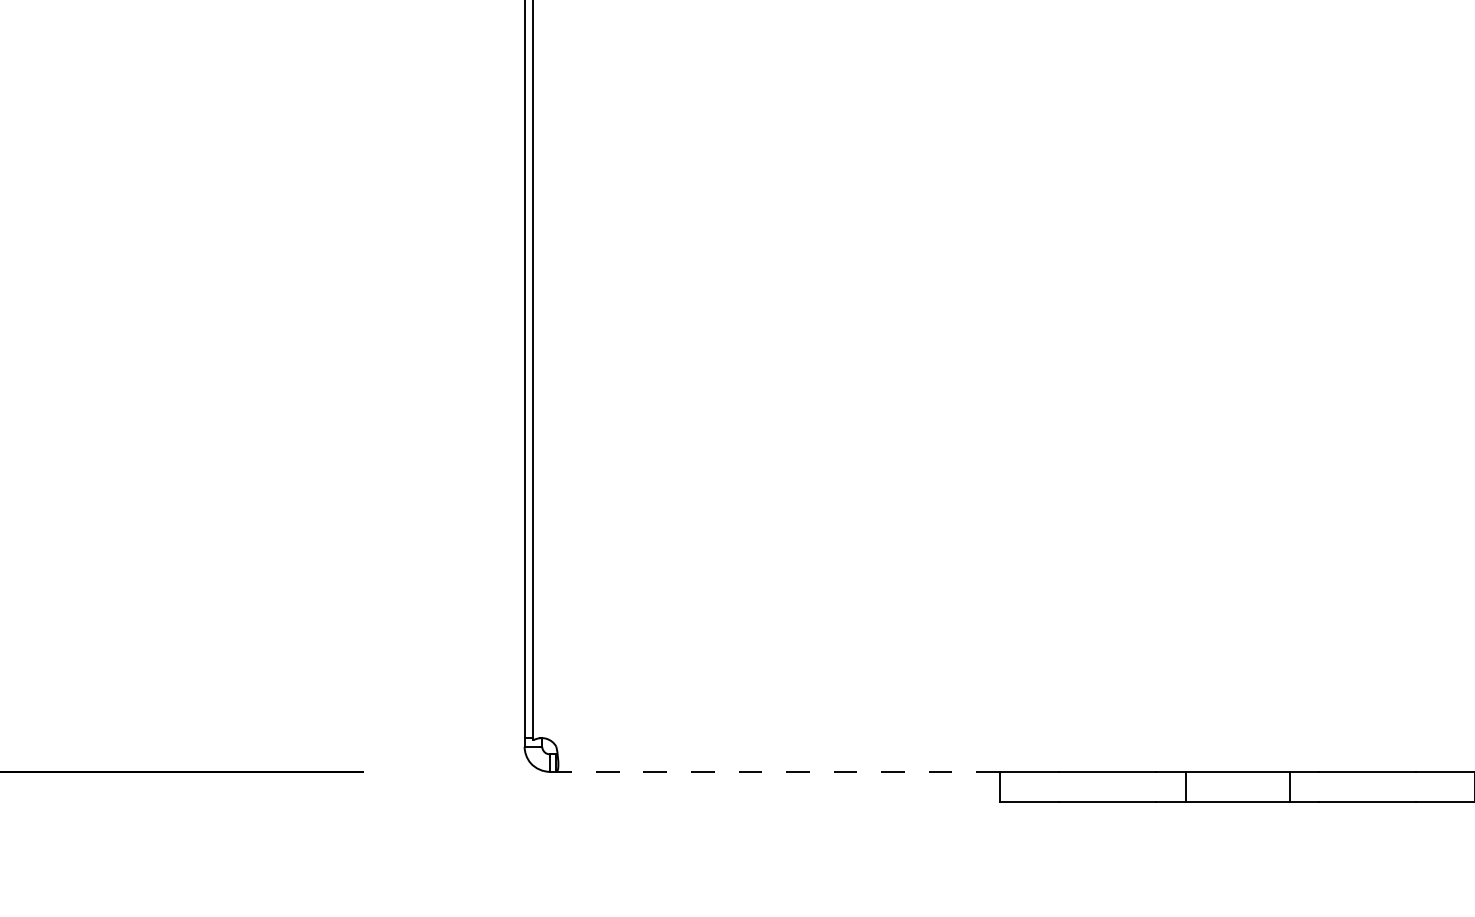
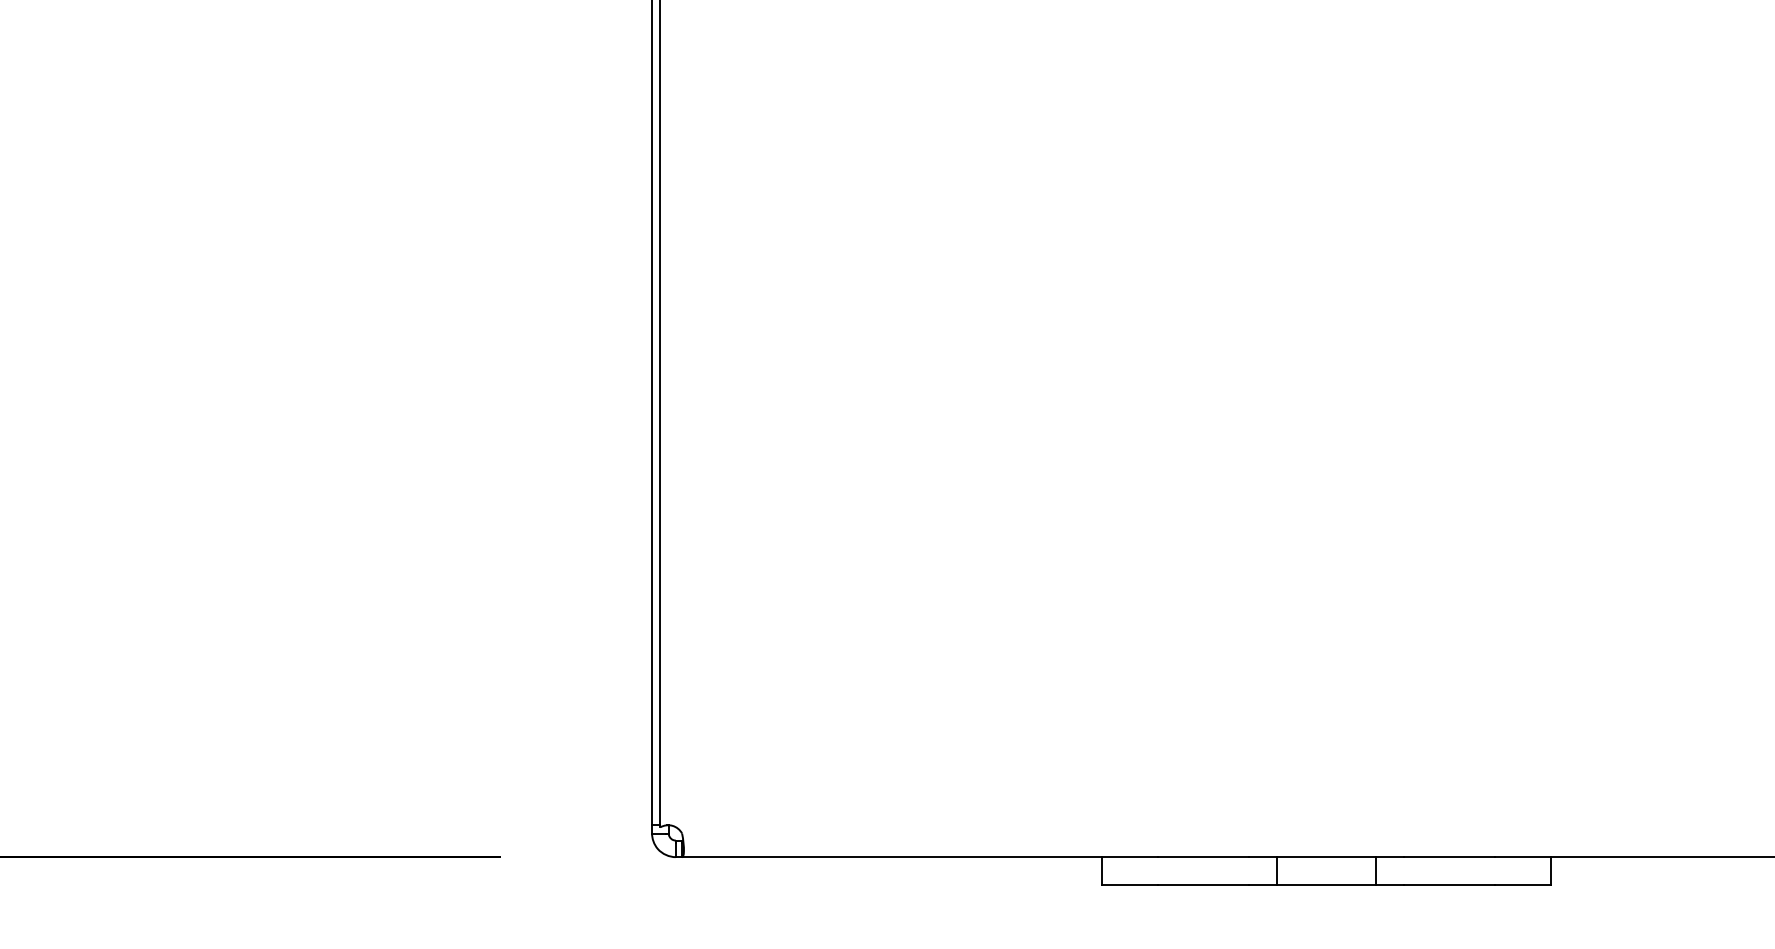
line: (777, 772) -> (891, 857), dashed -> solid

